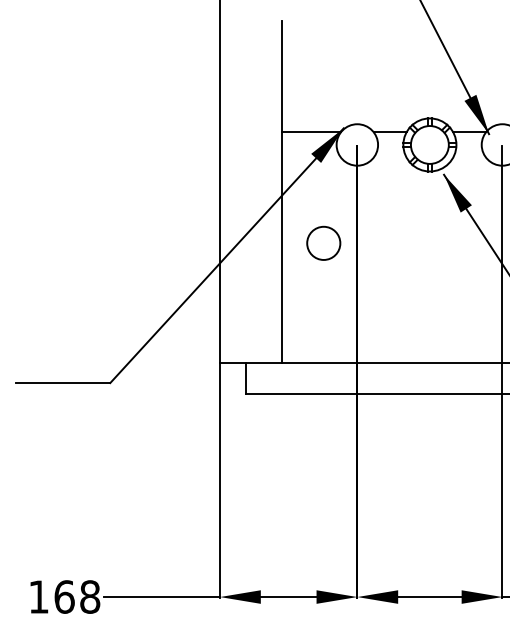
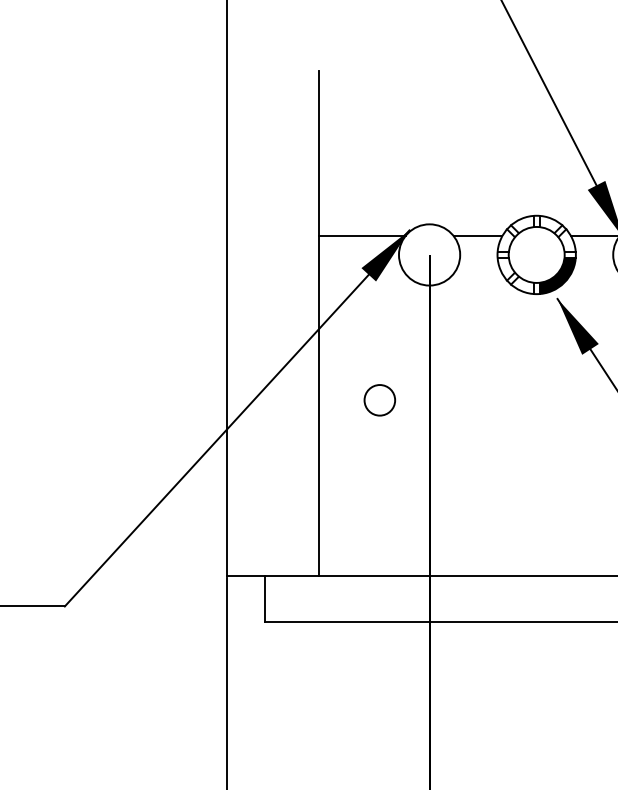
fill: (443, 158) -> (556, 274), added
circle: (323, 243) -> (379, 400), size x0.62

